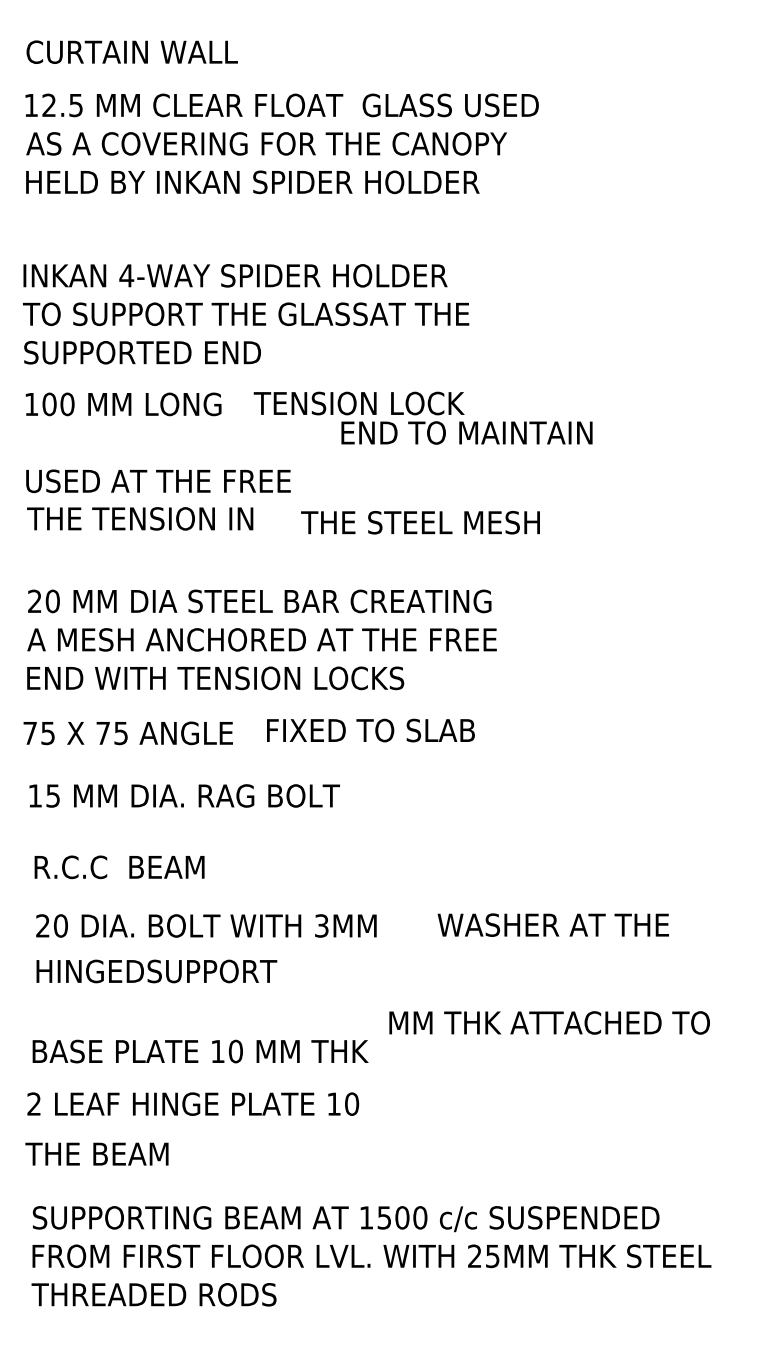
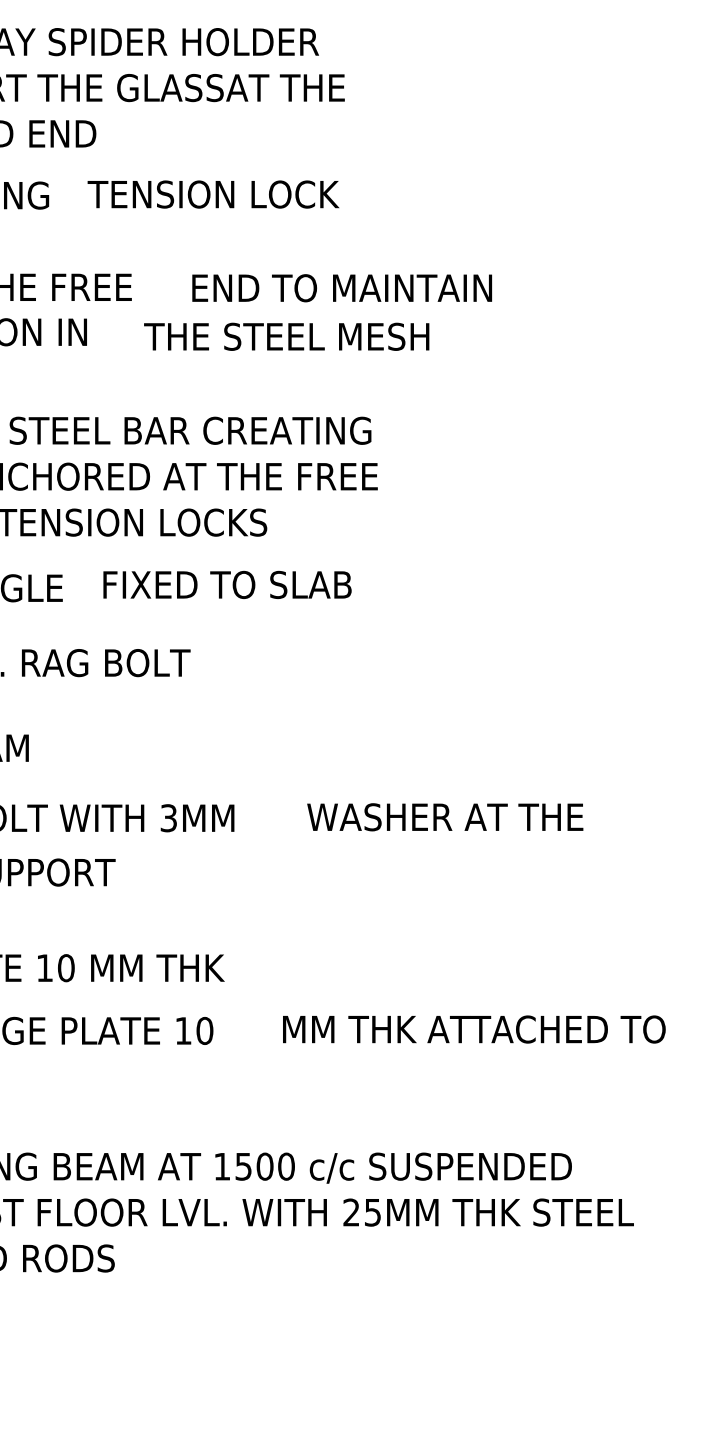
text: (466, 432) -> (341, 287), moved
text: (549, 1022) -> (474, 1028), moved

